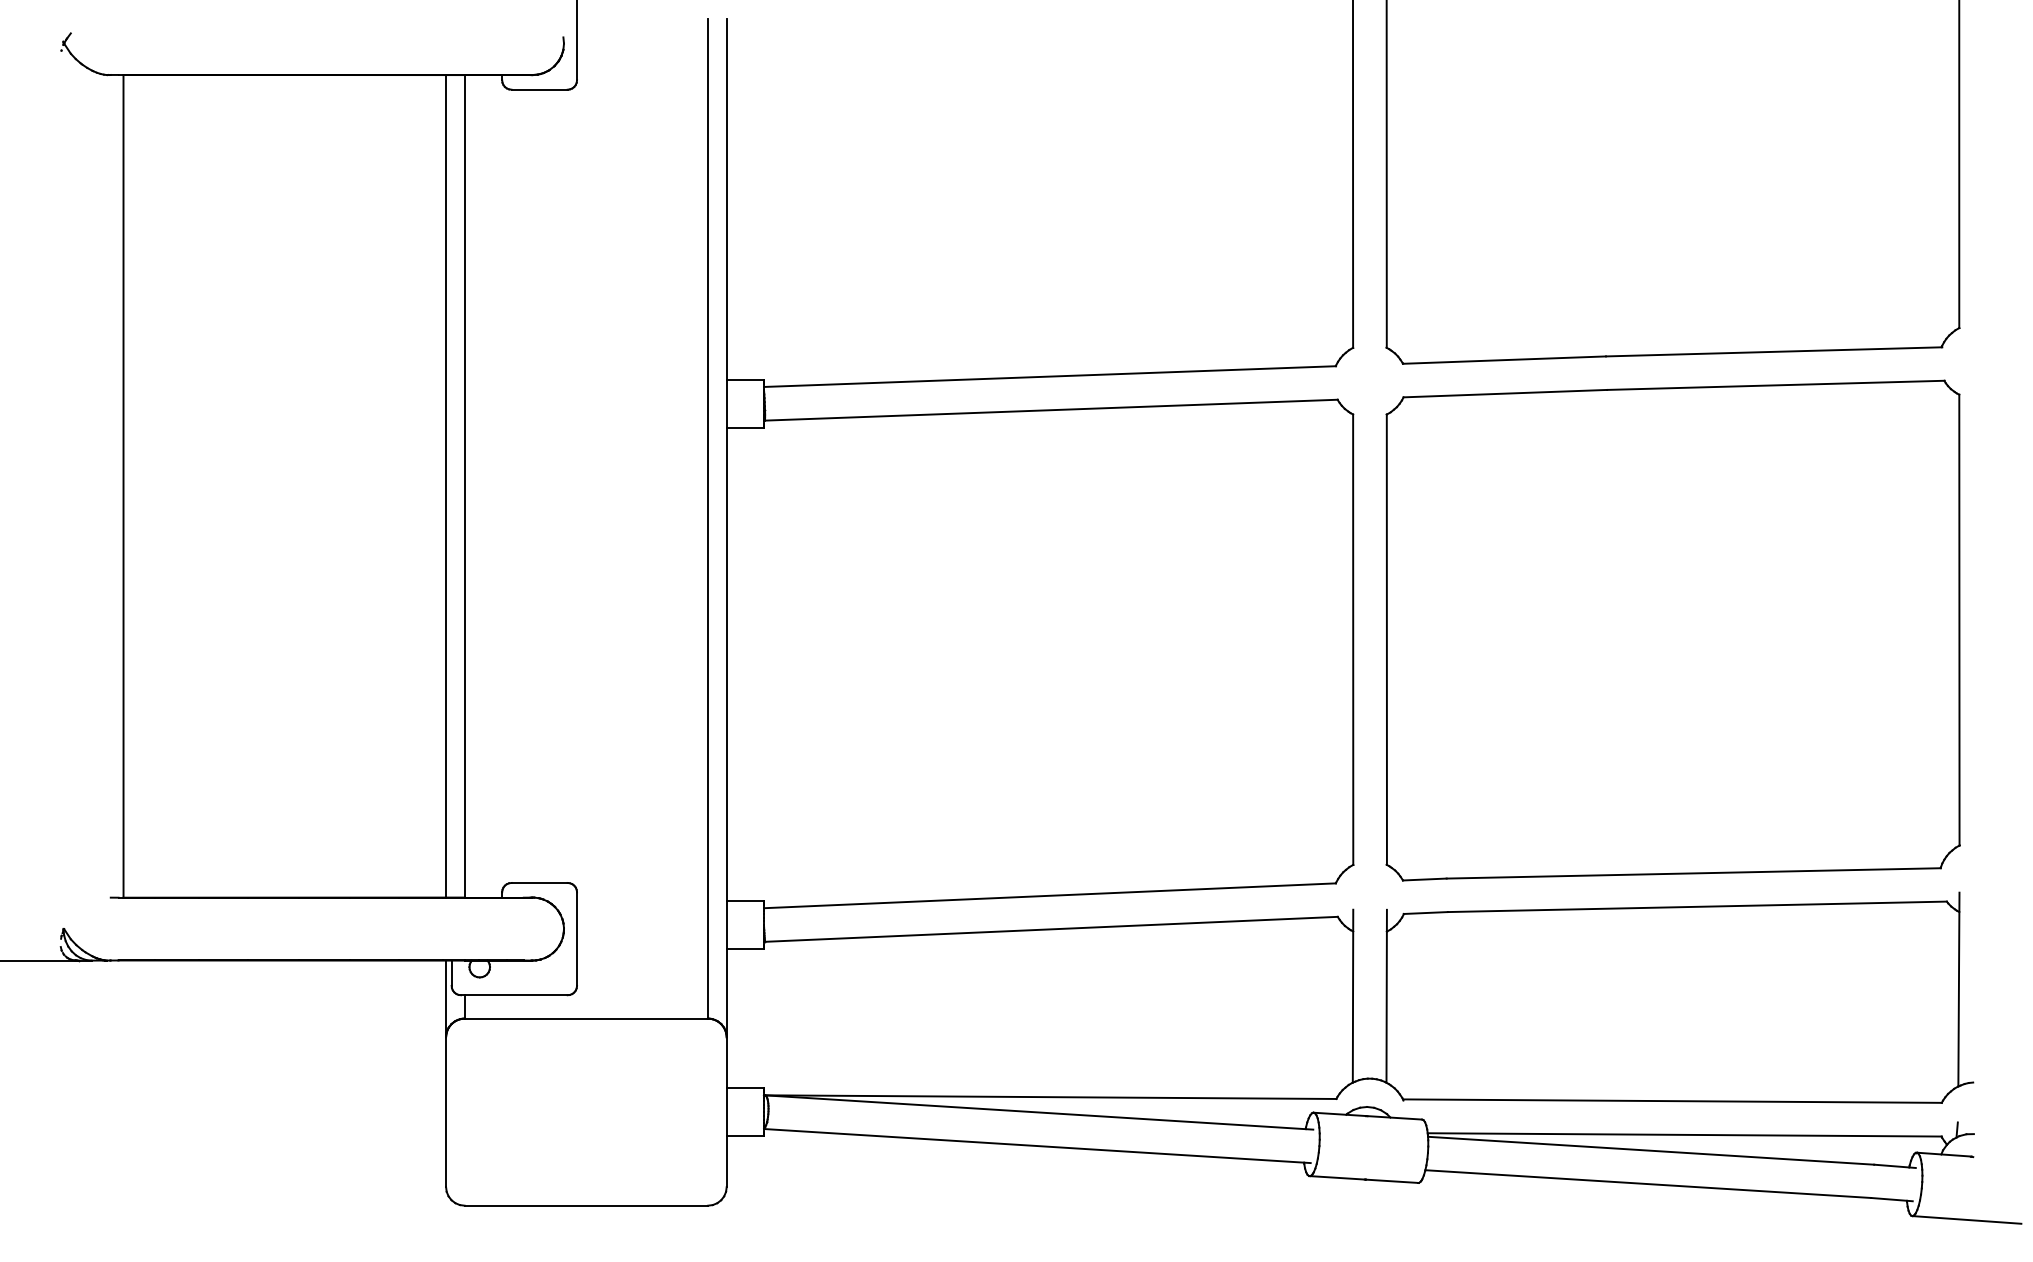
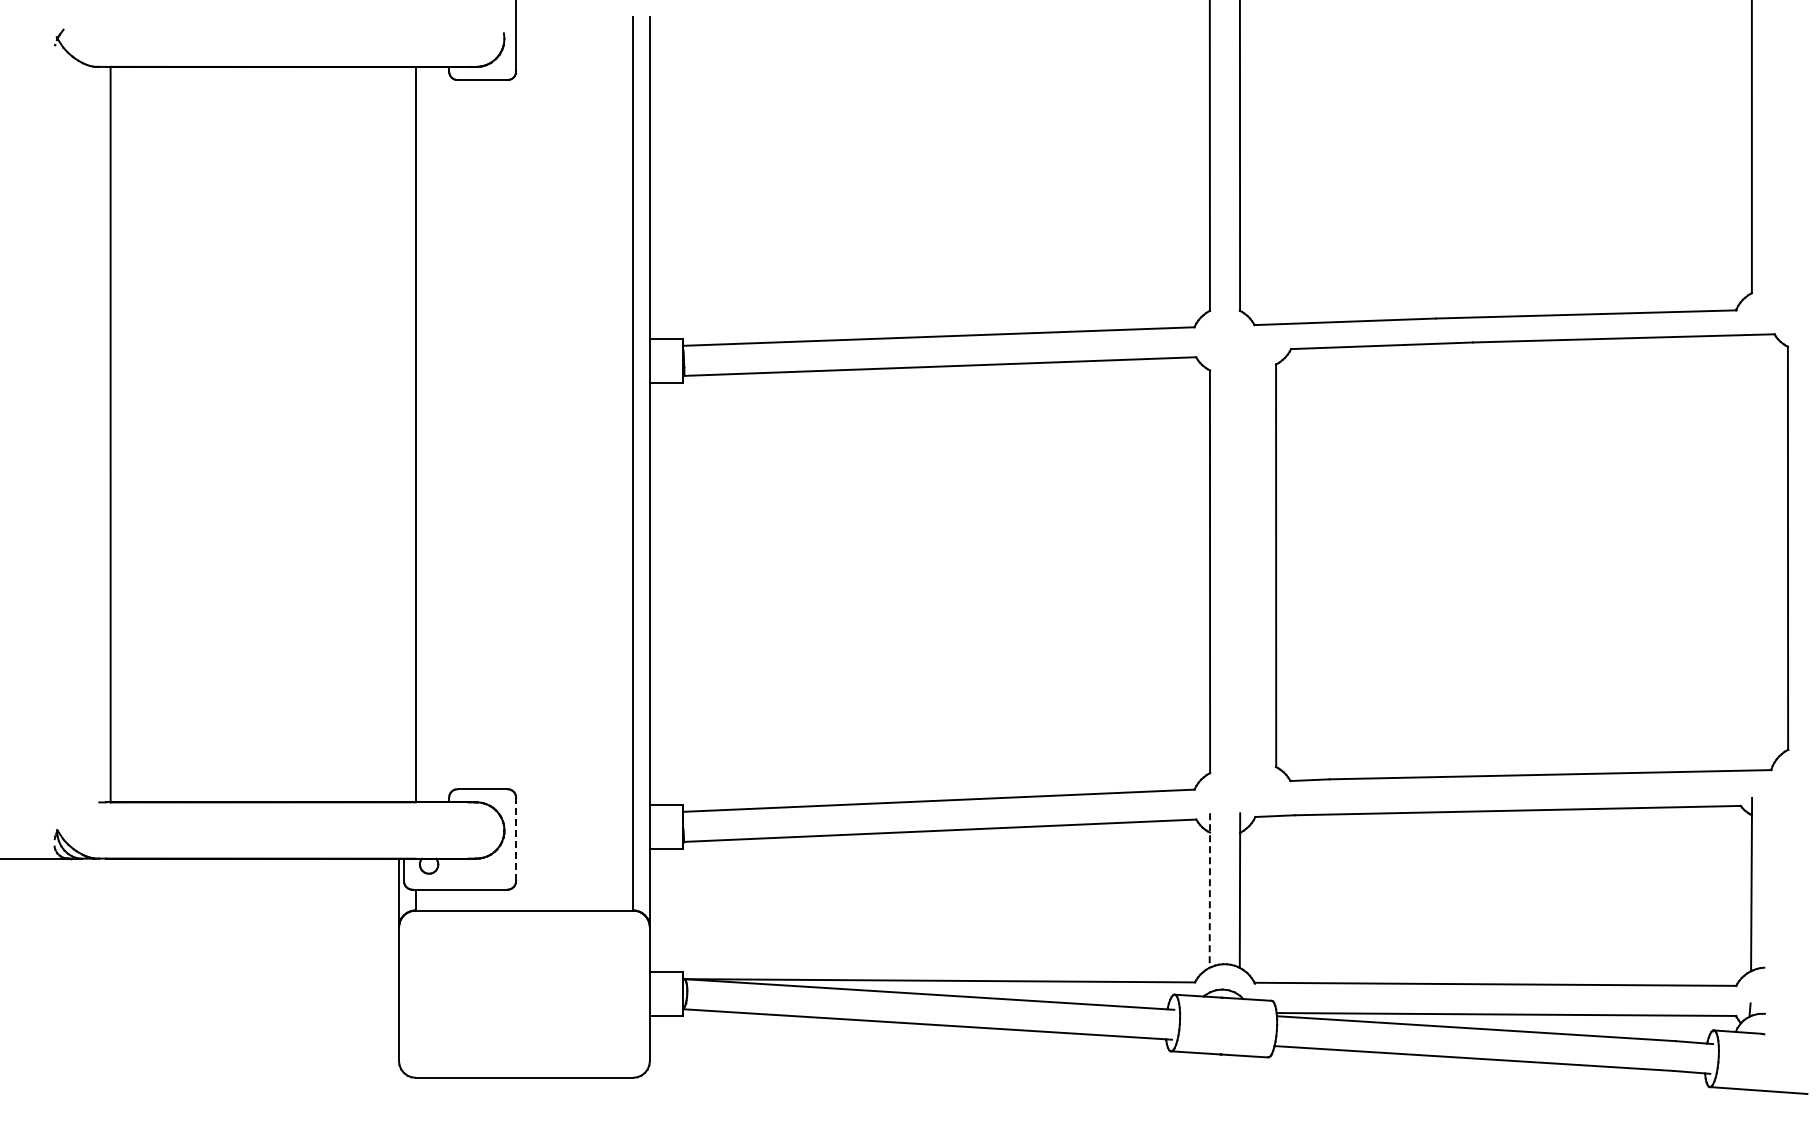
line: (446, 486) -> (399, 434), removed
part: (1672, 630) -> (1531, 557), moved
line: (577, 939) -> (516, 839), solid -> dashed
line: (1352, 997) -> (1209, 891), solid -> dashed

